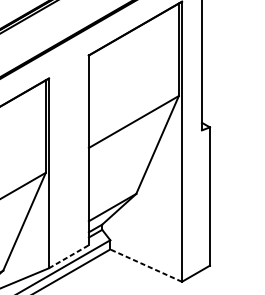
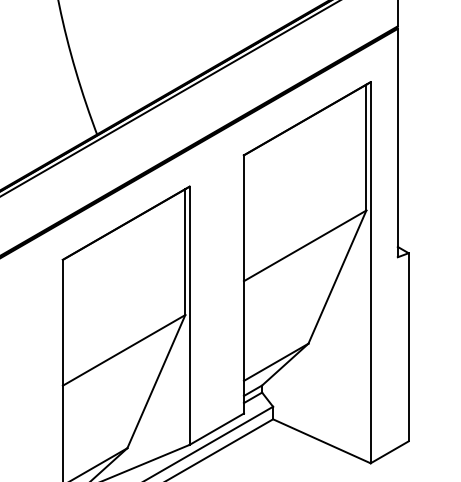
line: (69, 256) -> (217, 428), dashed -> solid
line: (145, 265) -> (321, 441), dashed -> solid

